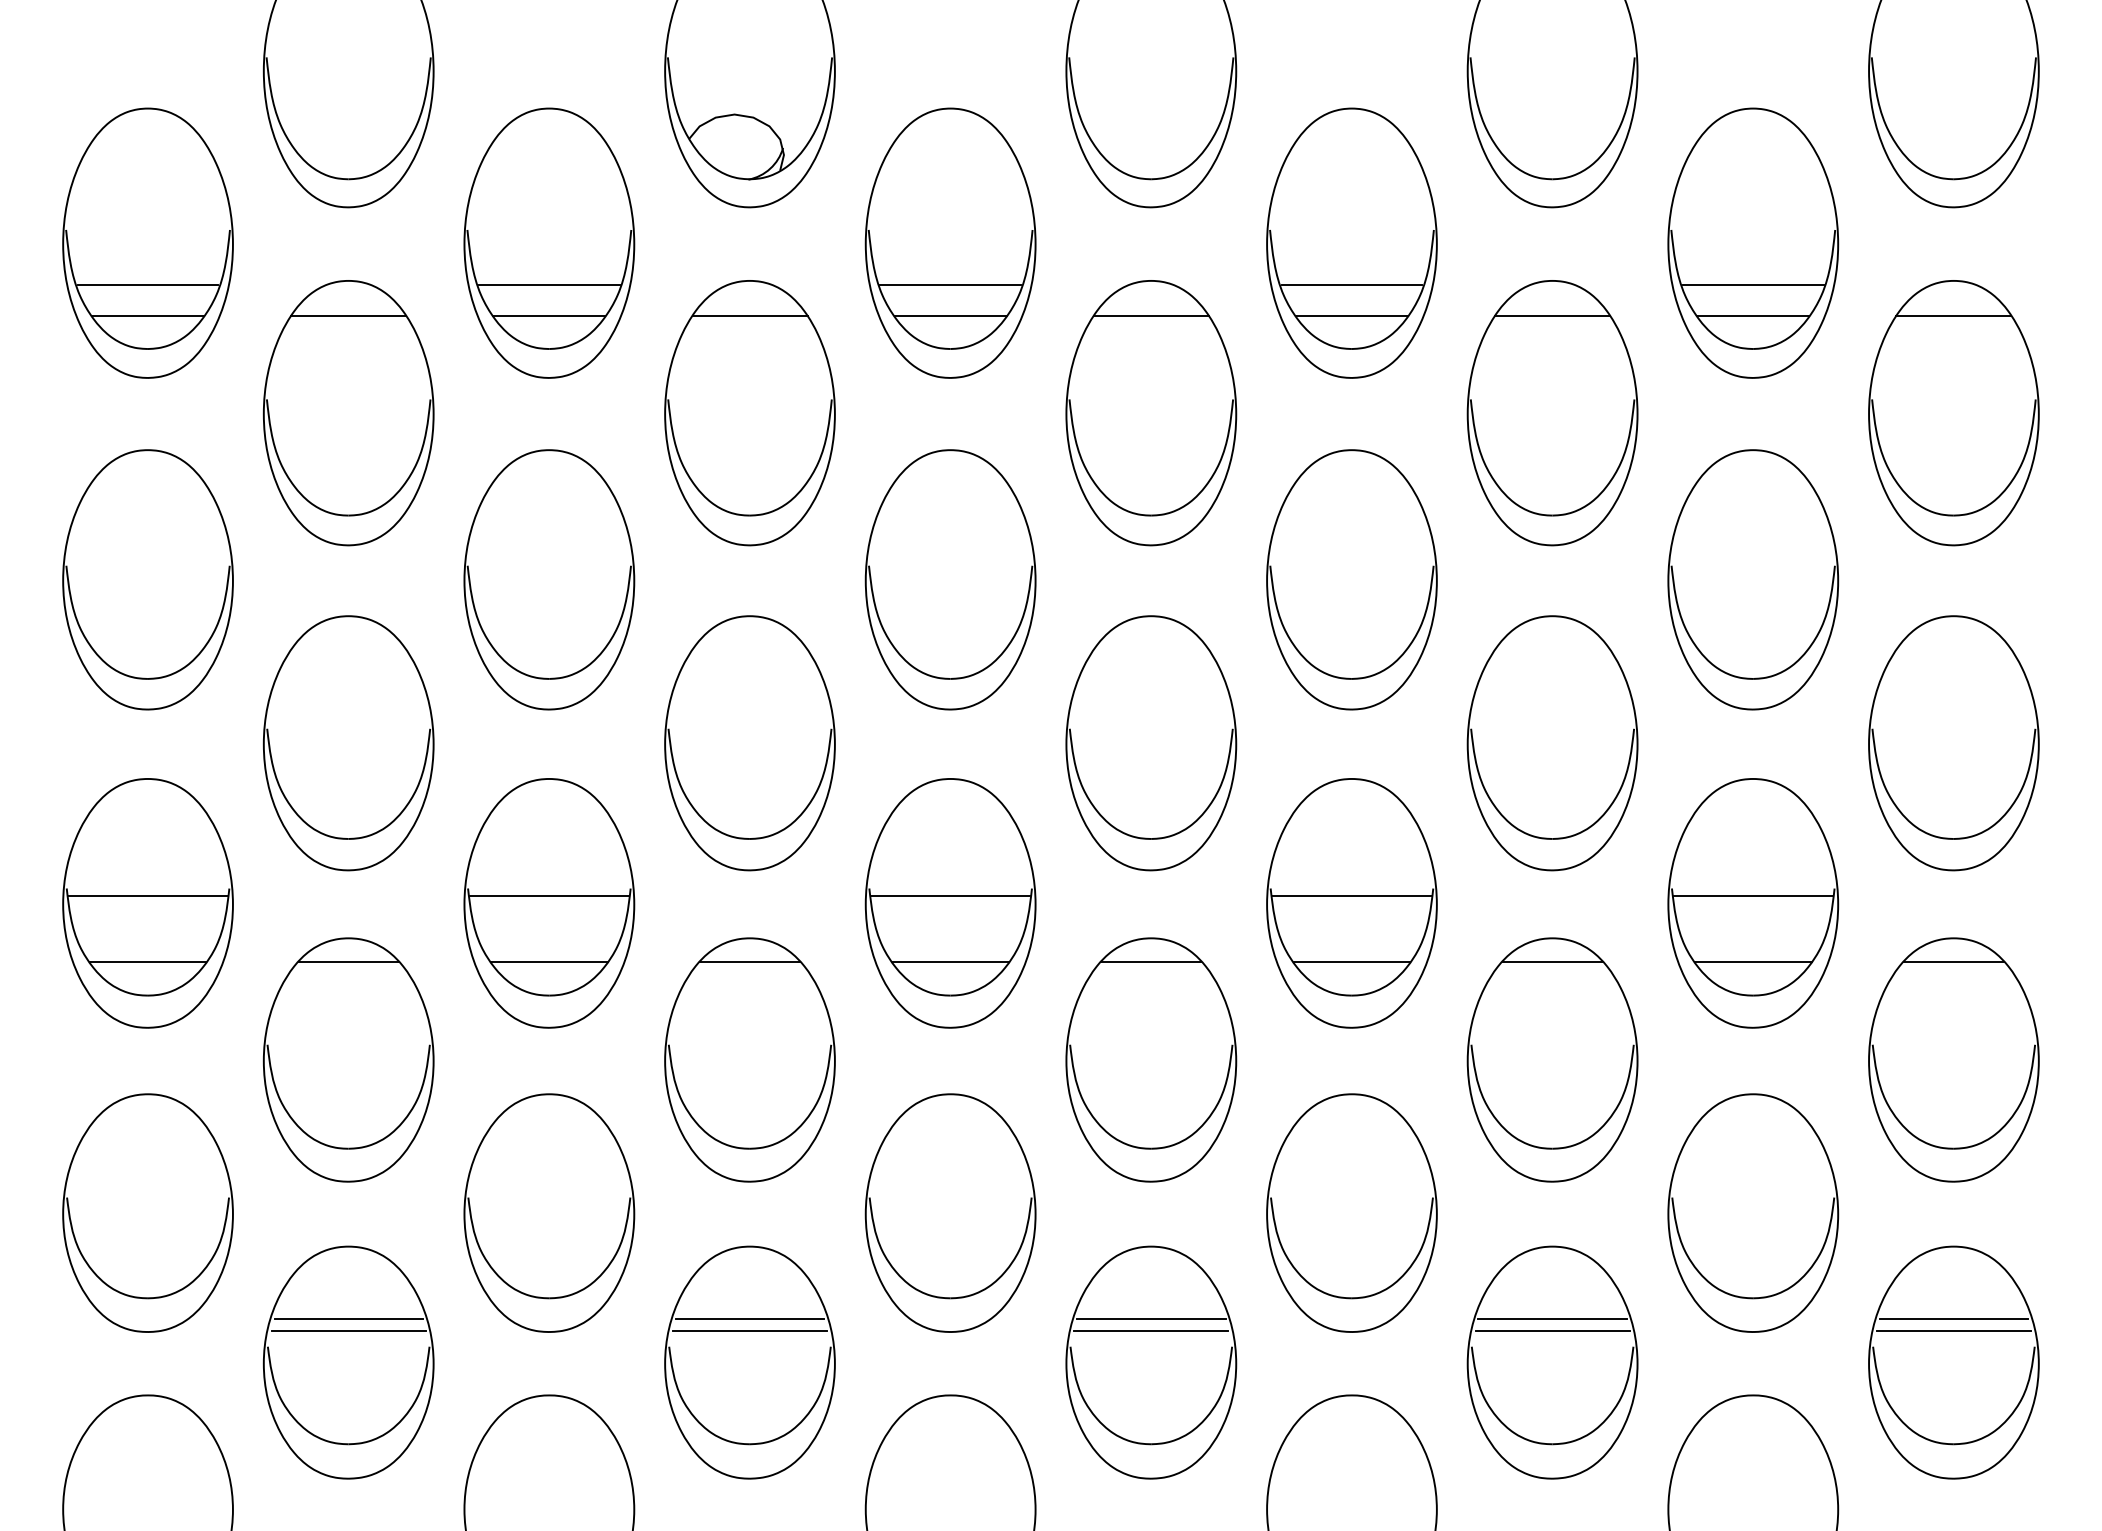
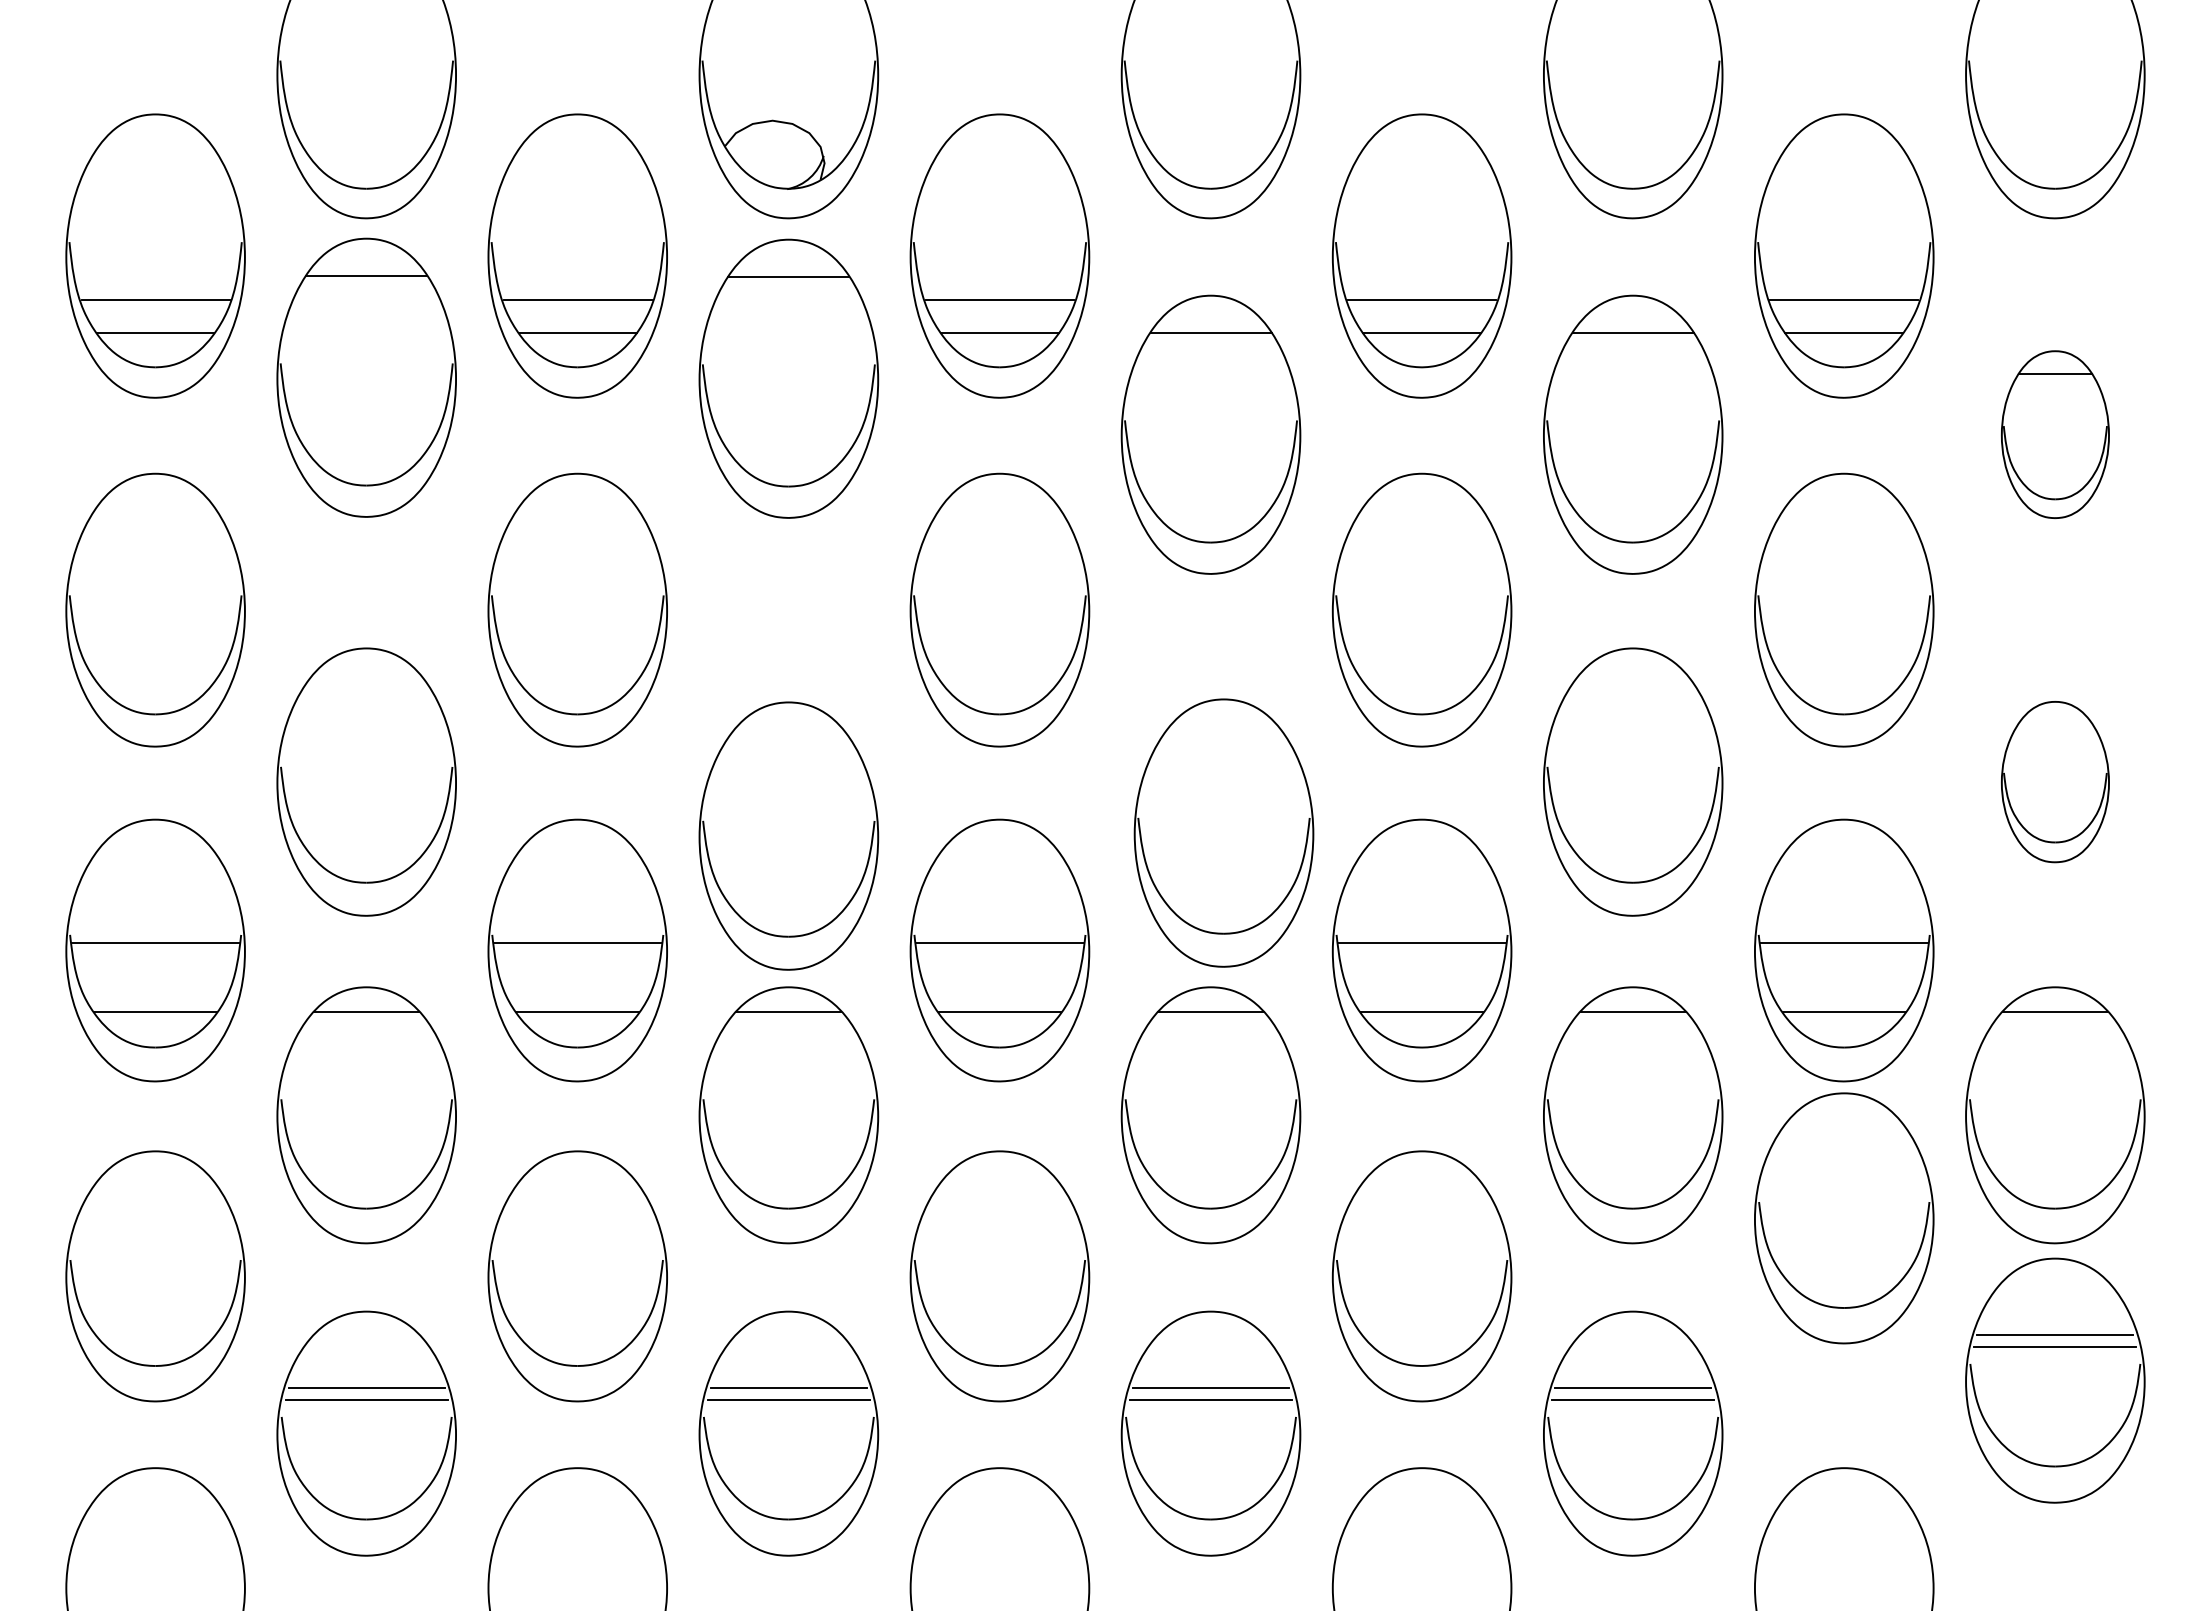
part: (348, 412) -> (366, 377), moved
part: (749, 412) -> (788, 378), moved
part: (1954, 412) -> (2055, 434), size x0.6
part: (749, 742) -> (788, 835), moved
part: (1150, 742) -> (1223, 832), moved
part: (1954, 742) -> (2055, 781), size x0.6
part: (1753, 1213) -> (1844, 1218), moved
part: (1954, 1362) -> (2055, 1380), moved

